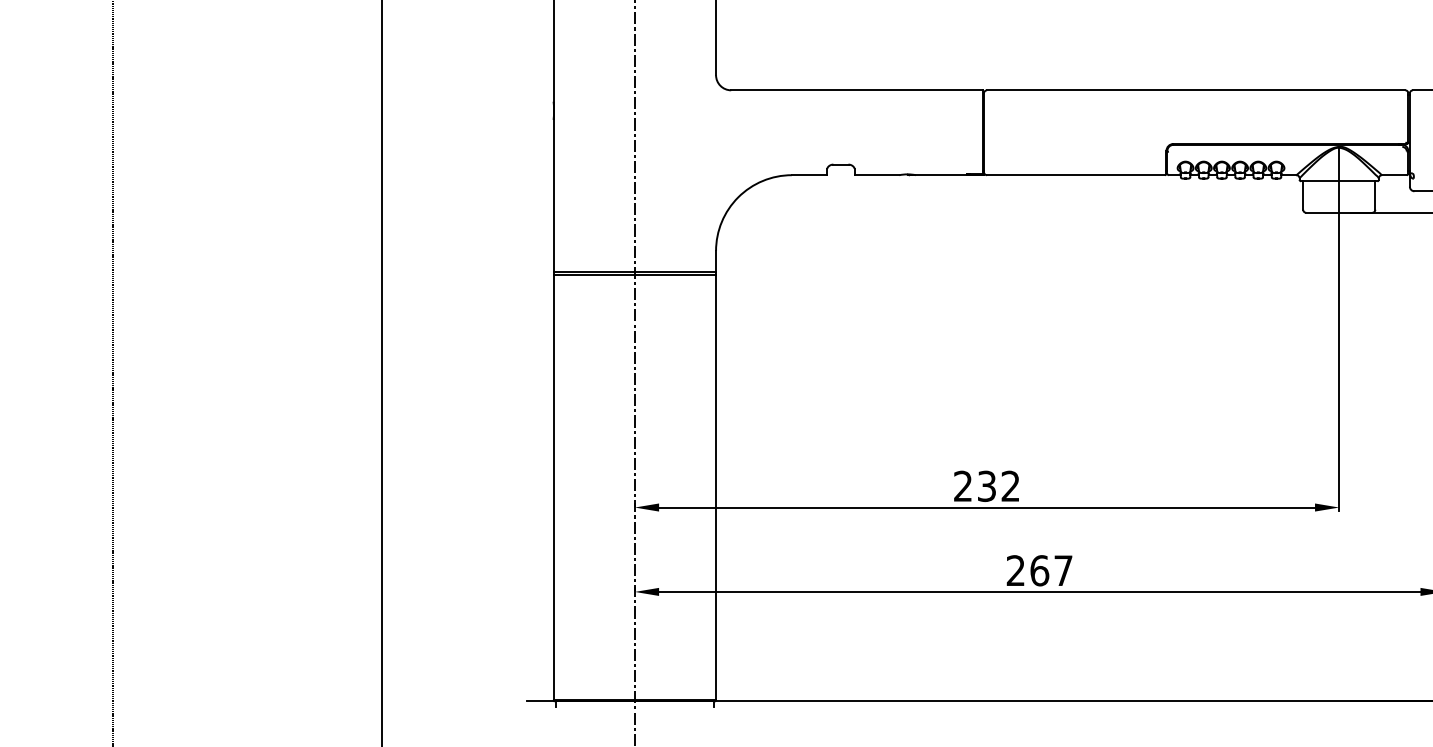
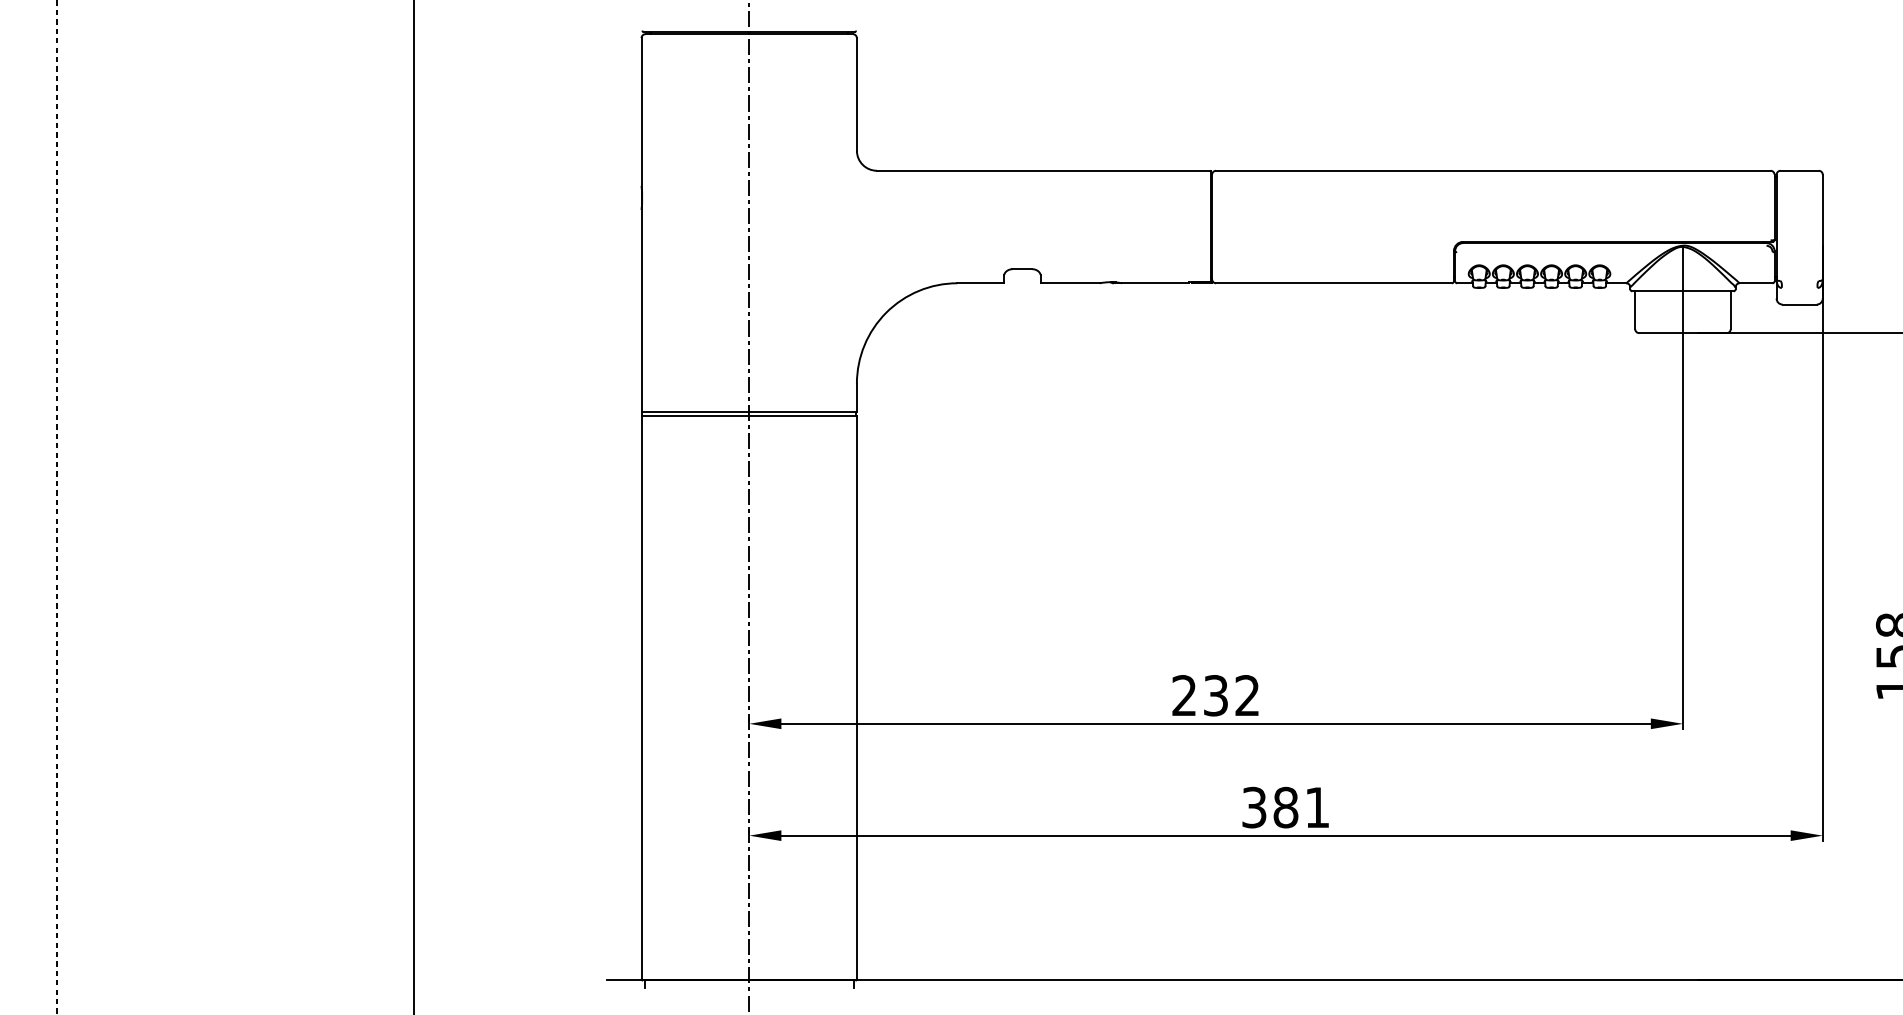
text: (1039, 570) -> (1285, 807), 267 -> 381

